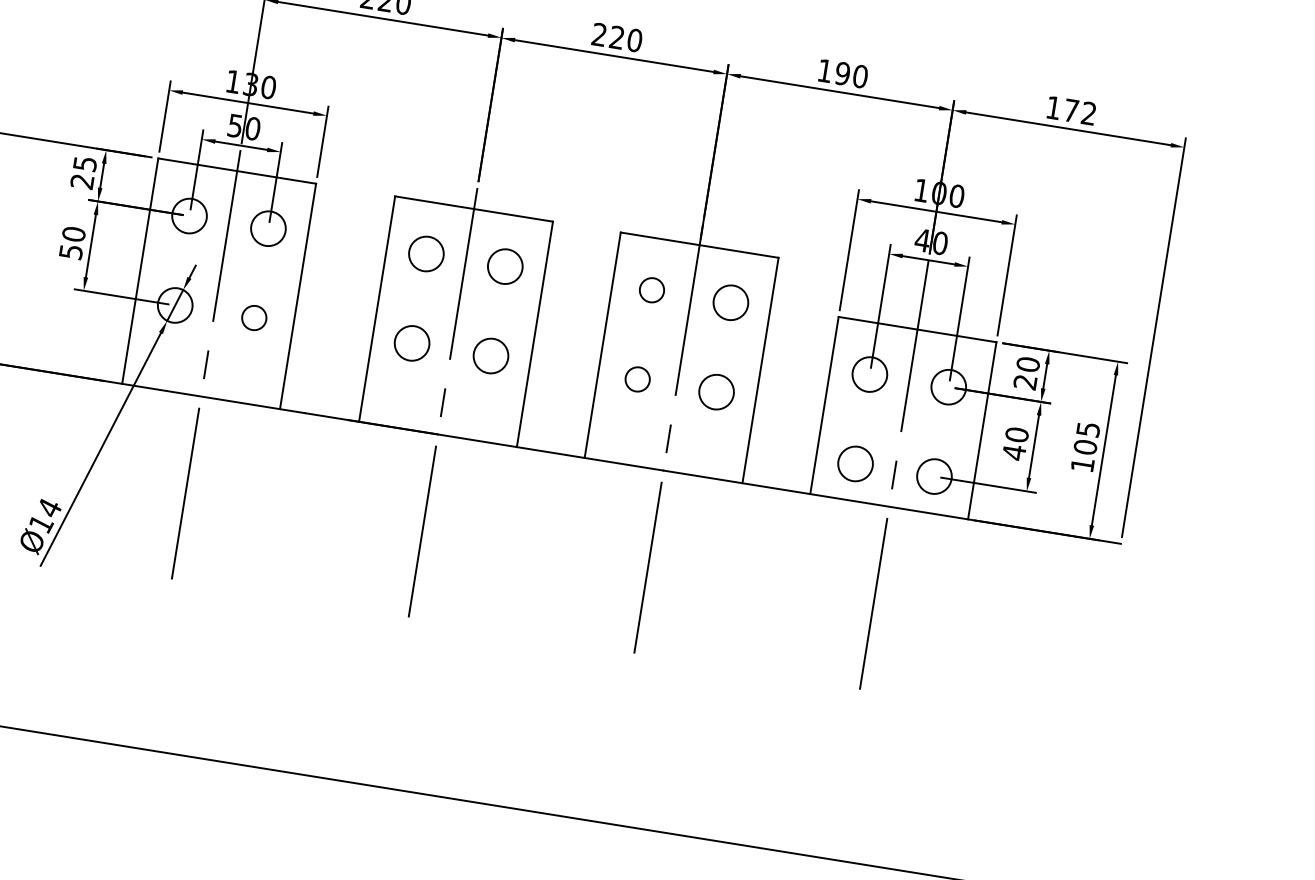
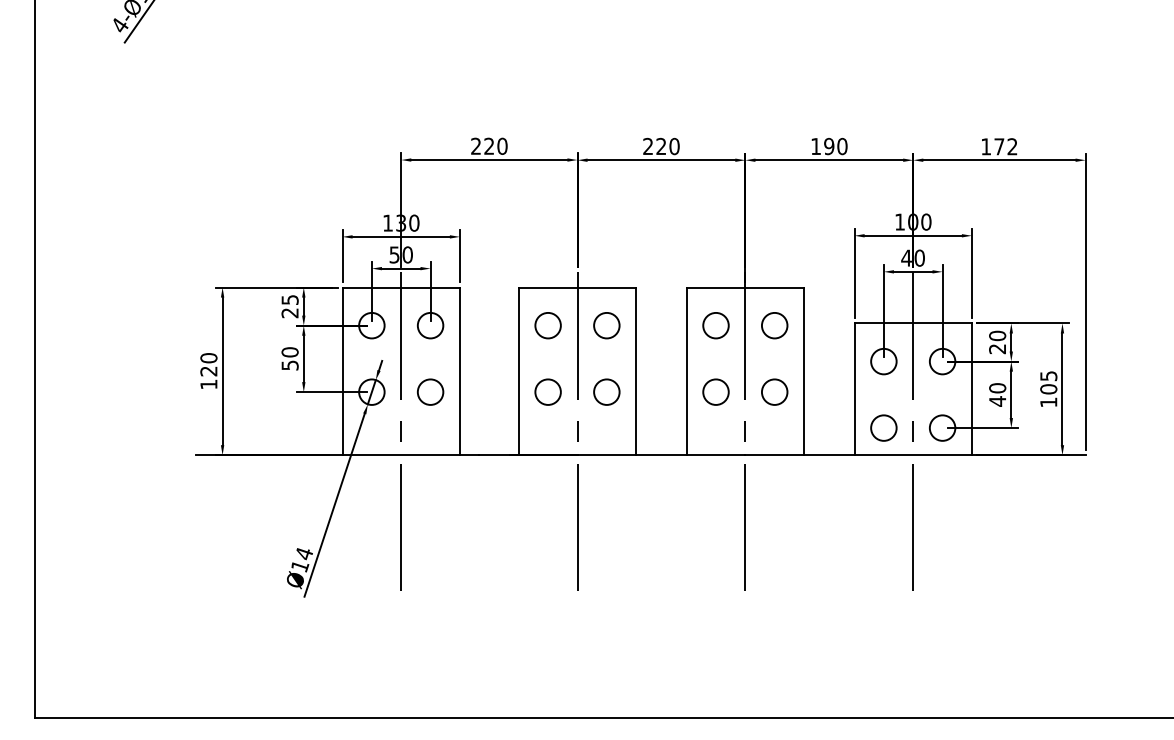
circle: (651, 289) -> (715, 325), size x1.43
circle: (254, 317) -> (430, 391), size x1.43
circle: (637, 378) -> (715, 391), size x1.43

